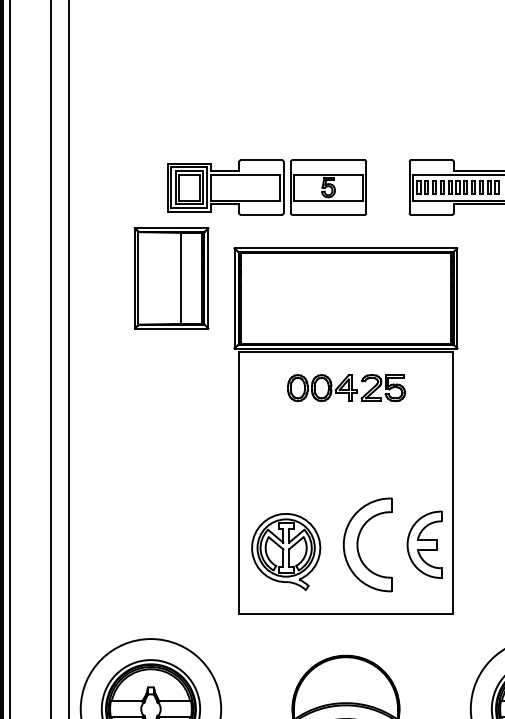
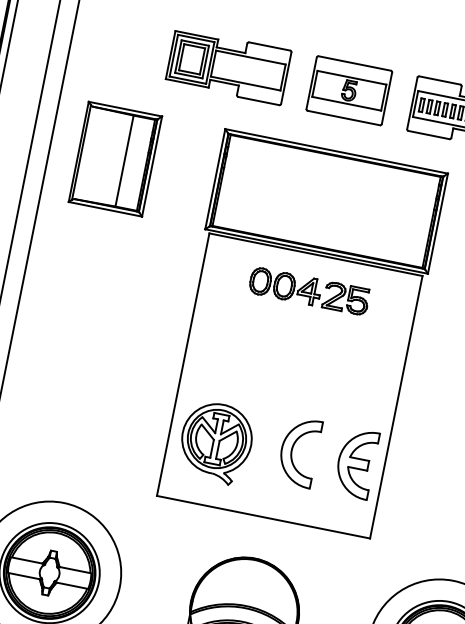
part: (328, 187) -> (349, 90), moved
part: (171, 278) -> (115, 159), moved
part: (367, 544) -> (298, 451), size x0.71

